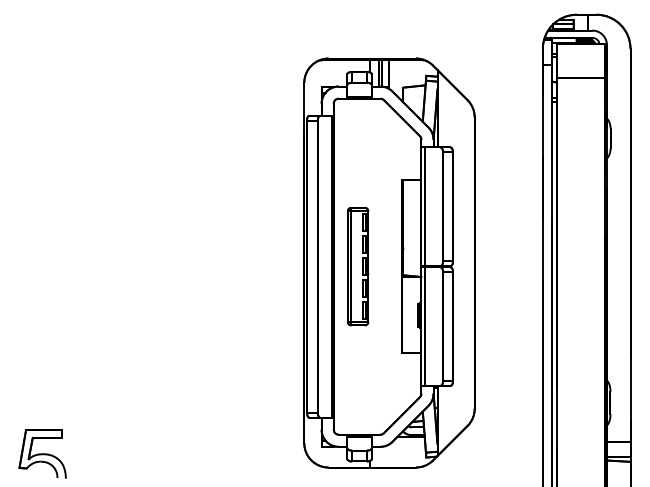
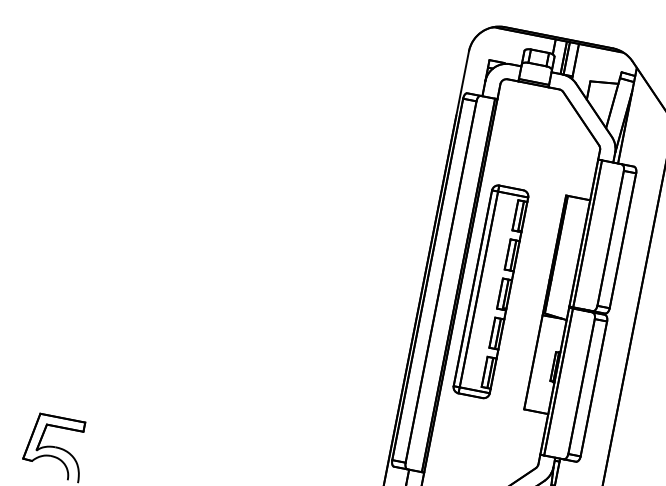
part: (357, 266) -> (490, 291), size x1.43

